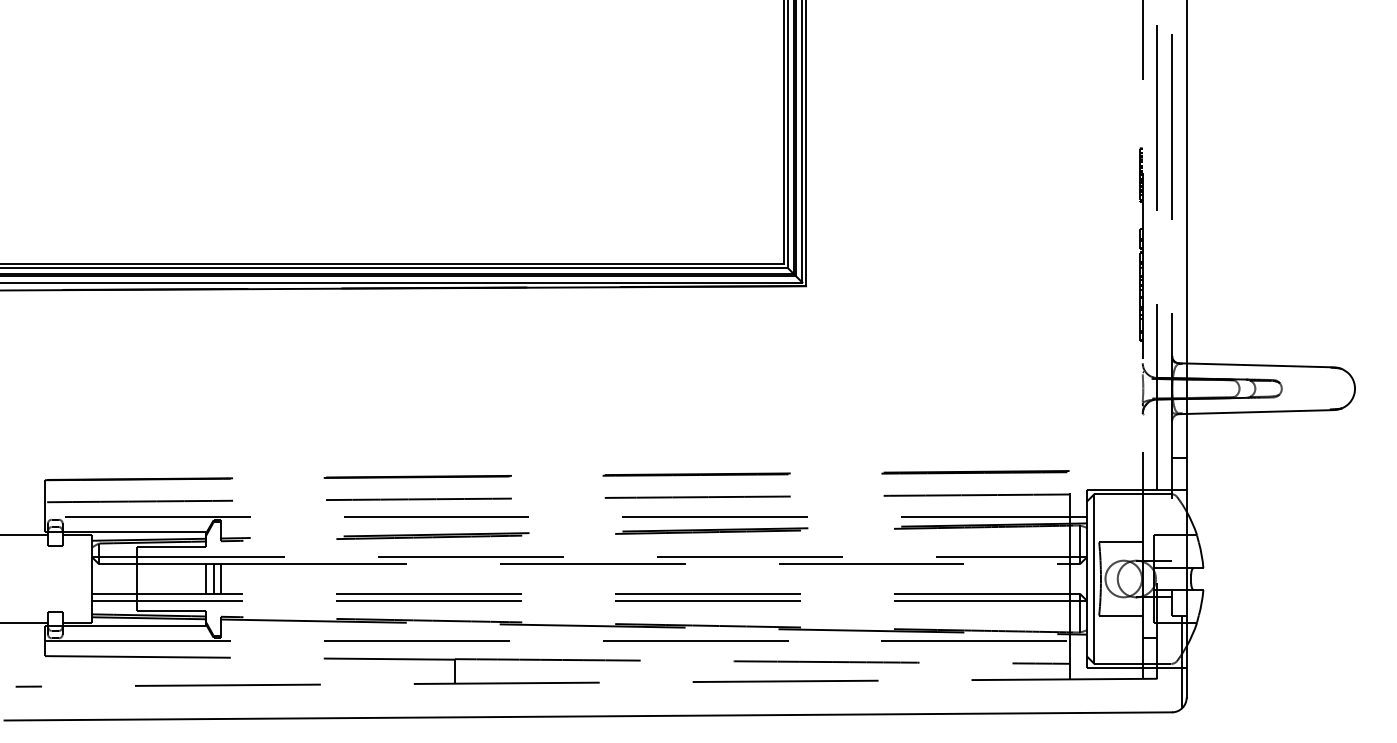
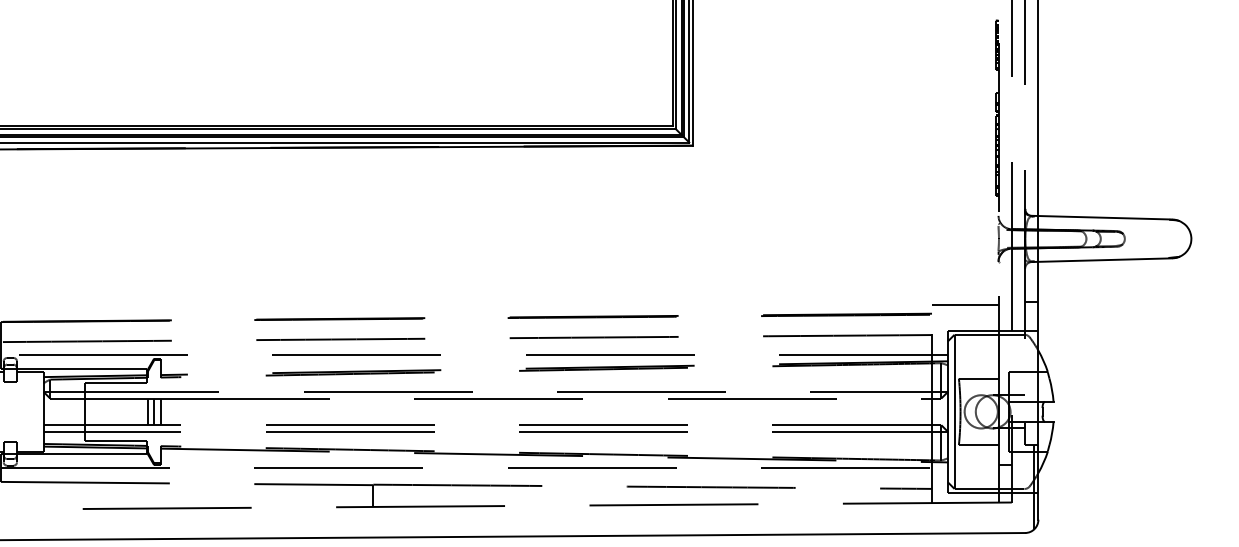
line: (1105, 461) -> (964, 305), added

